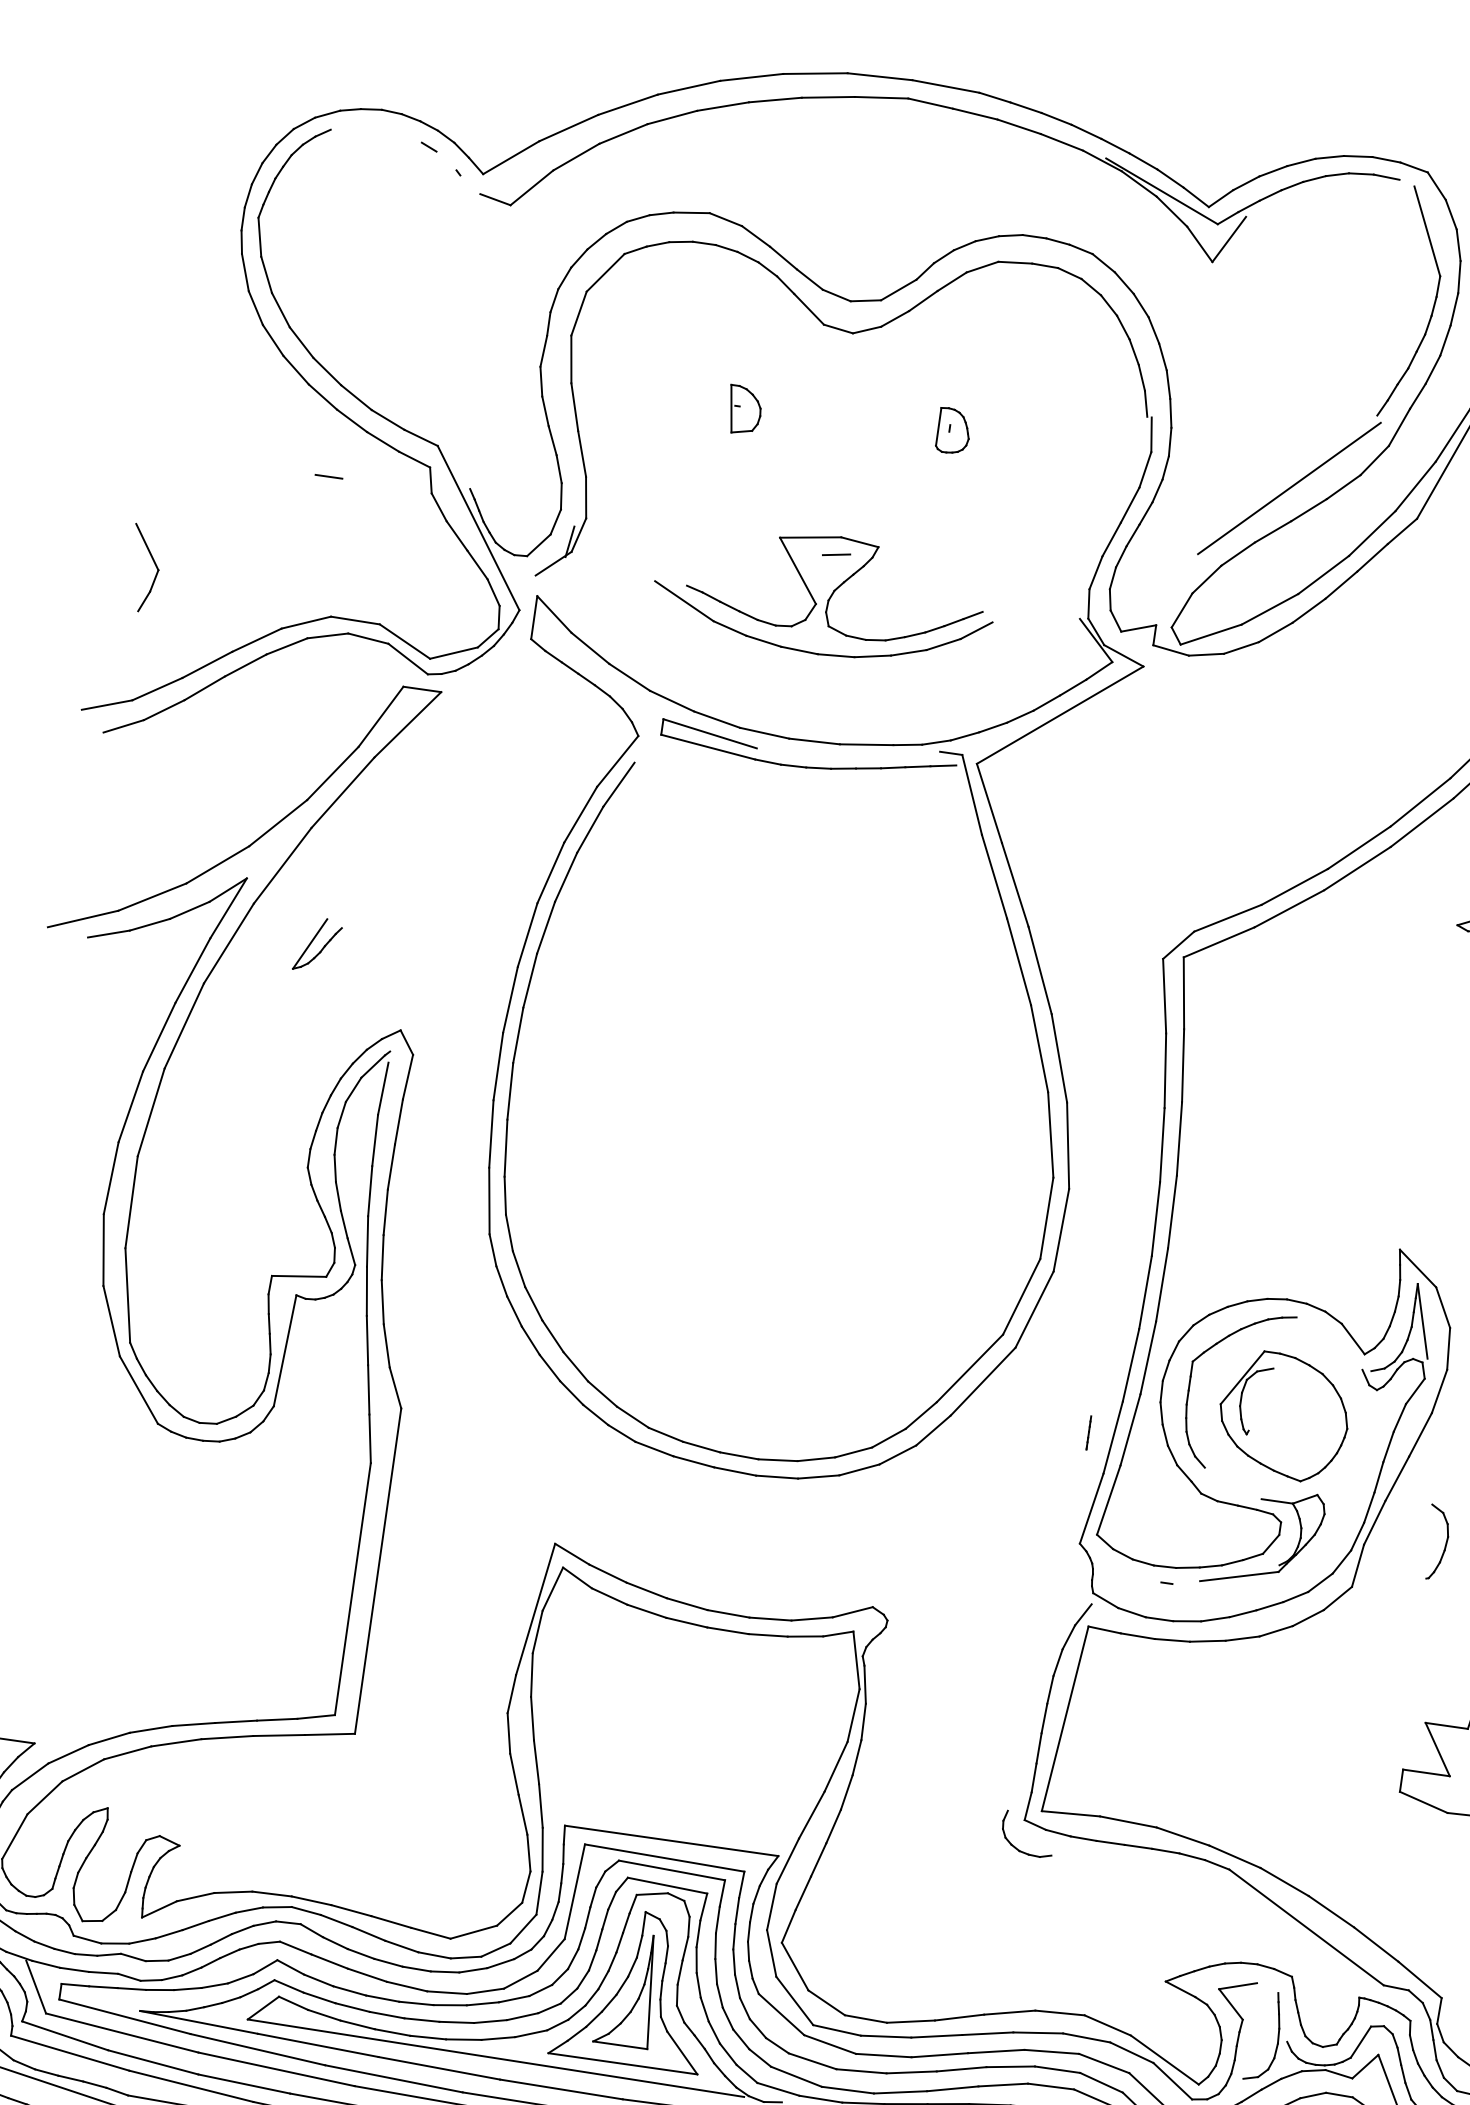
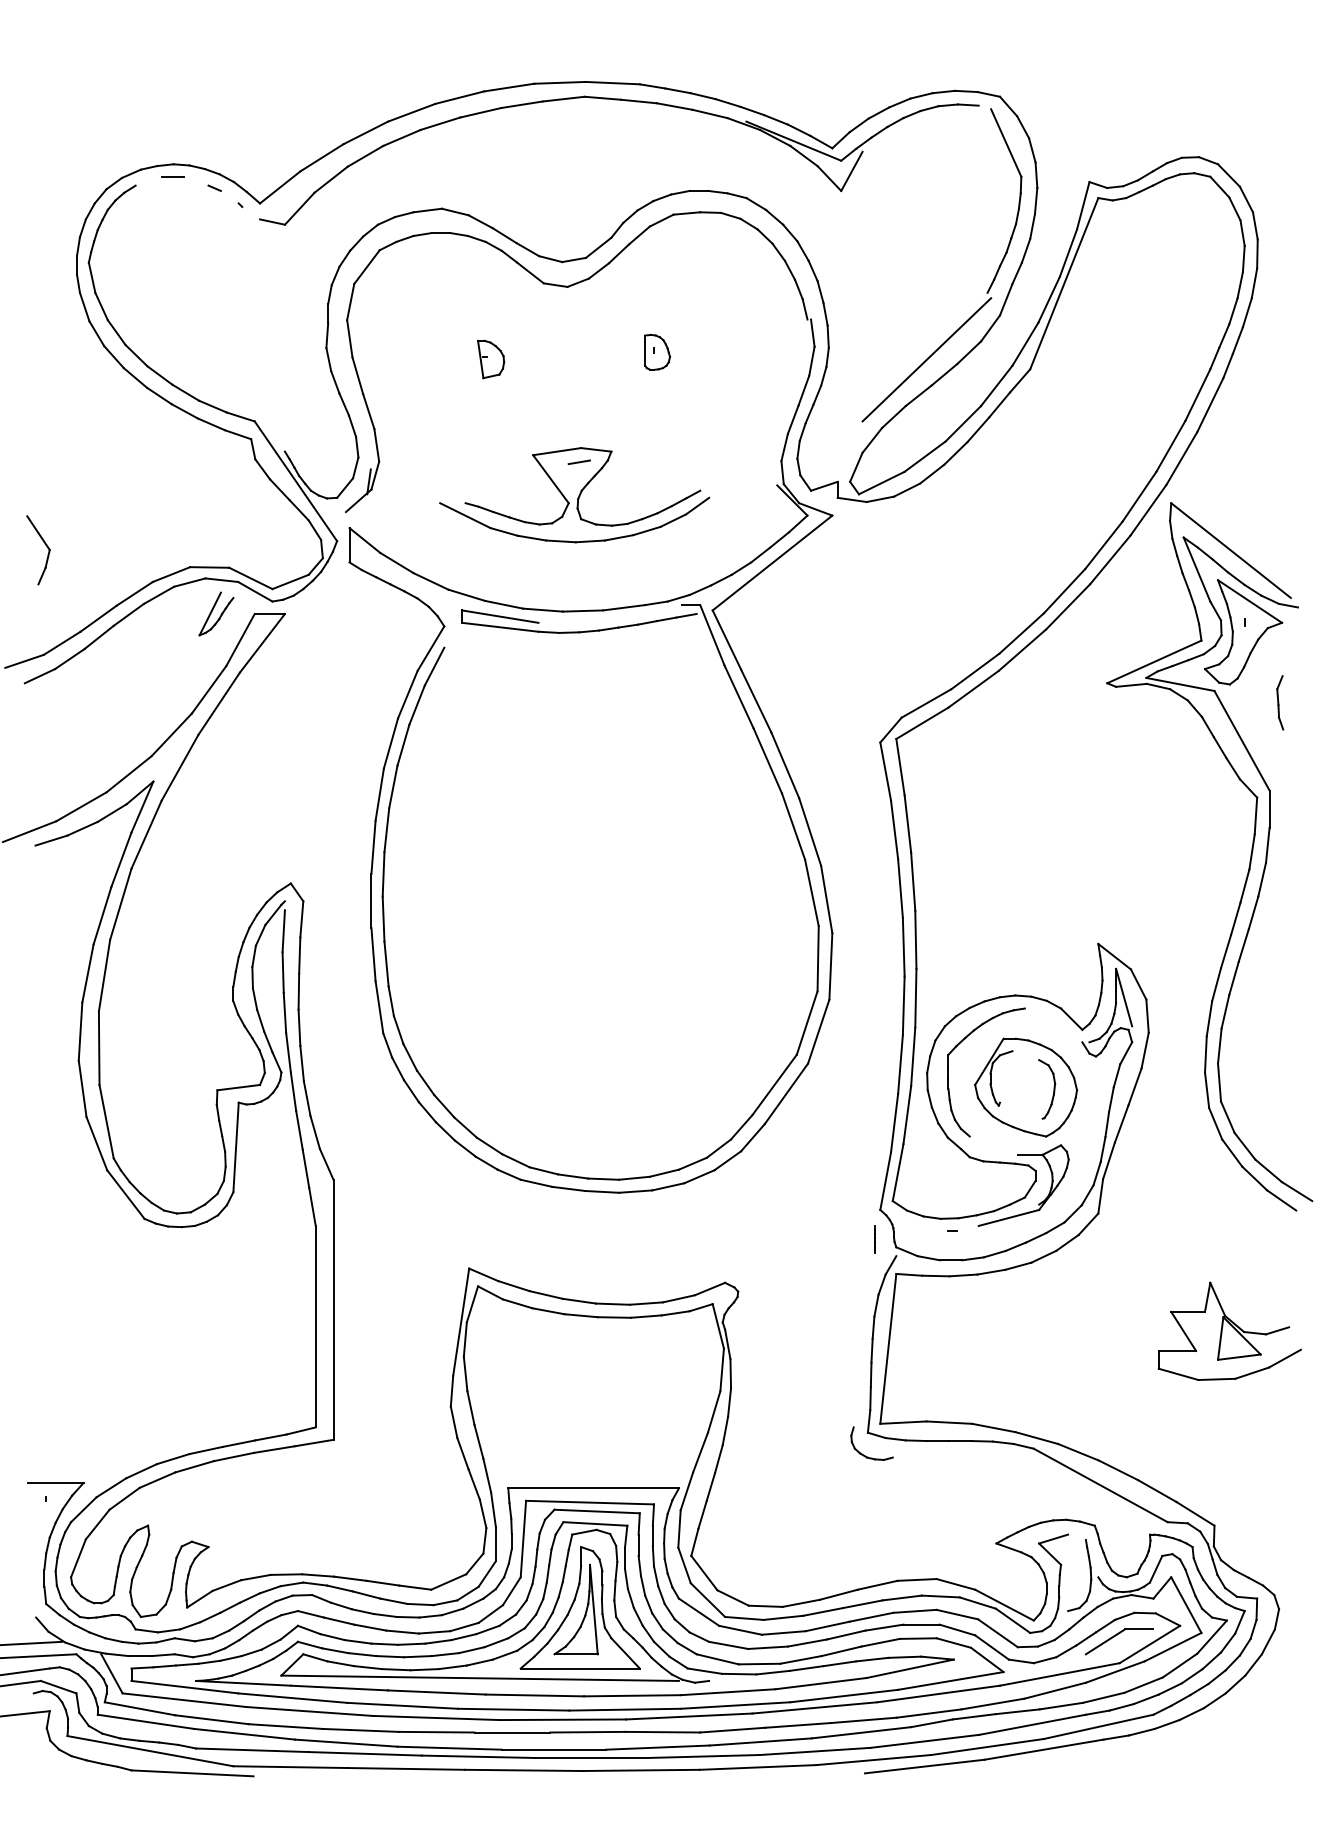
line: (328, 476) -> (172, 176), moved
part: (317, 944) -> (216, 613), moved
line: (1088, 1433) -> (874, 1239), moved
part: (1437, 1542) -> (1047, 1089), moved

